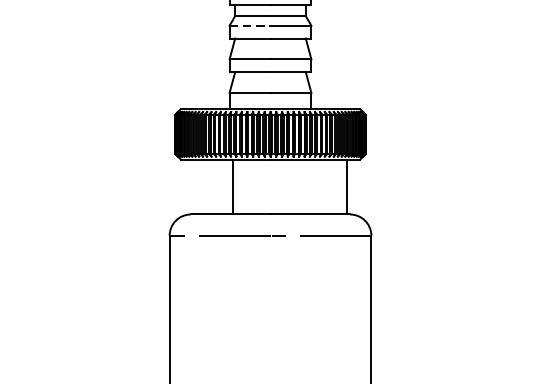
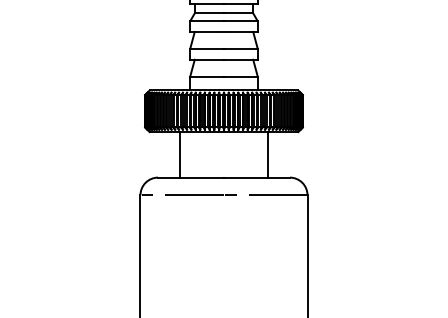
line: (250, 25) -> (207, 21), dashed -> solid
line: (232, 186) -> (179, 154), moved
line: (347, 186) -> (268, 154), moved

